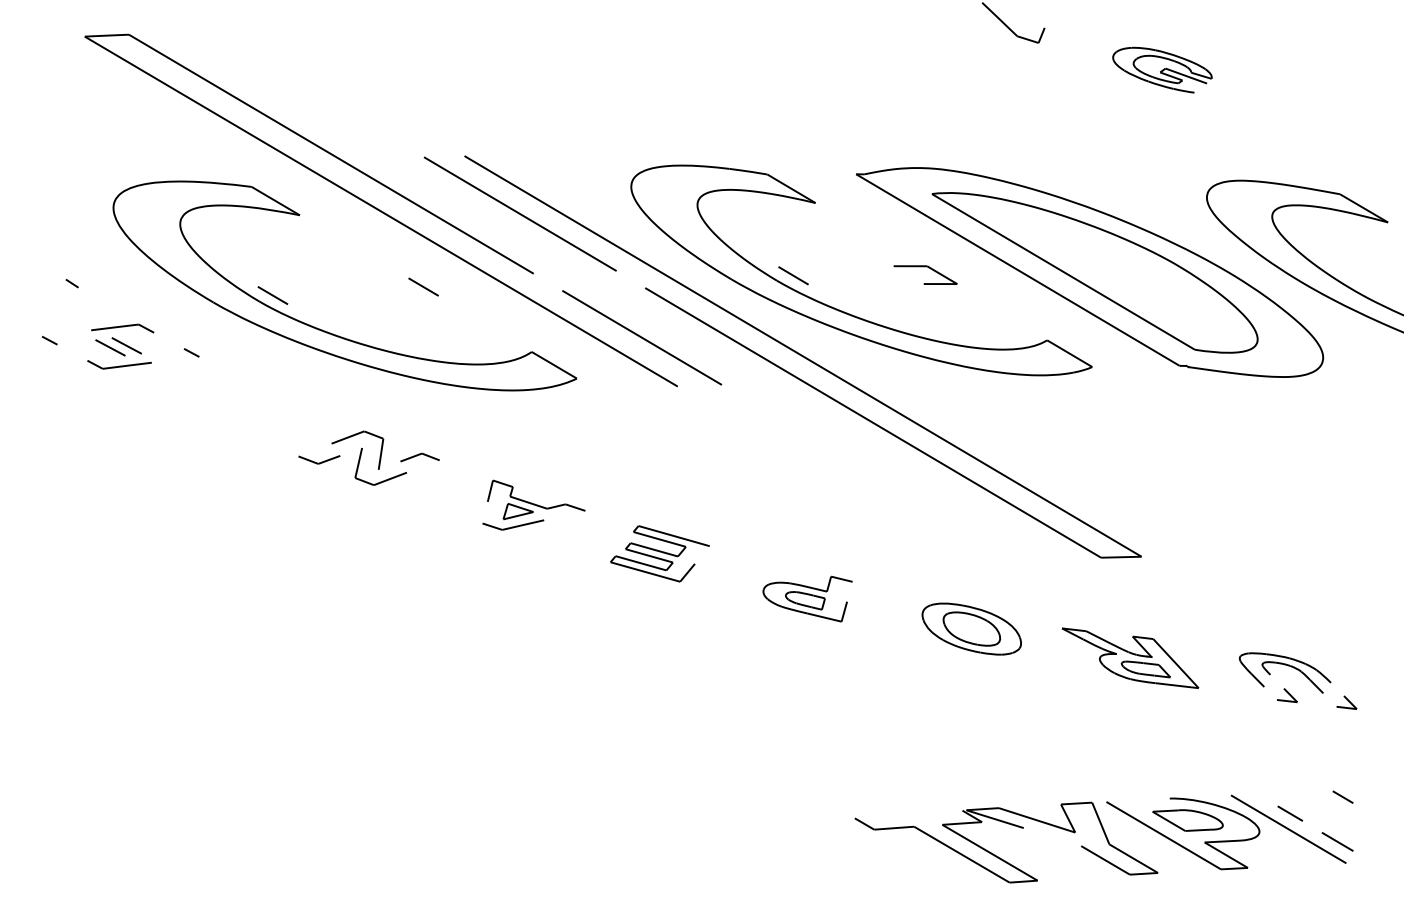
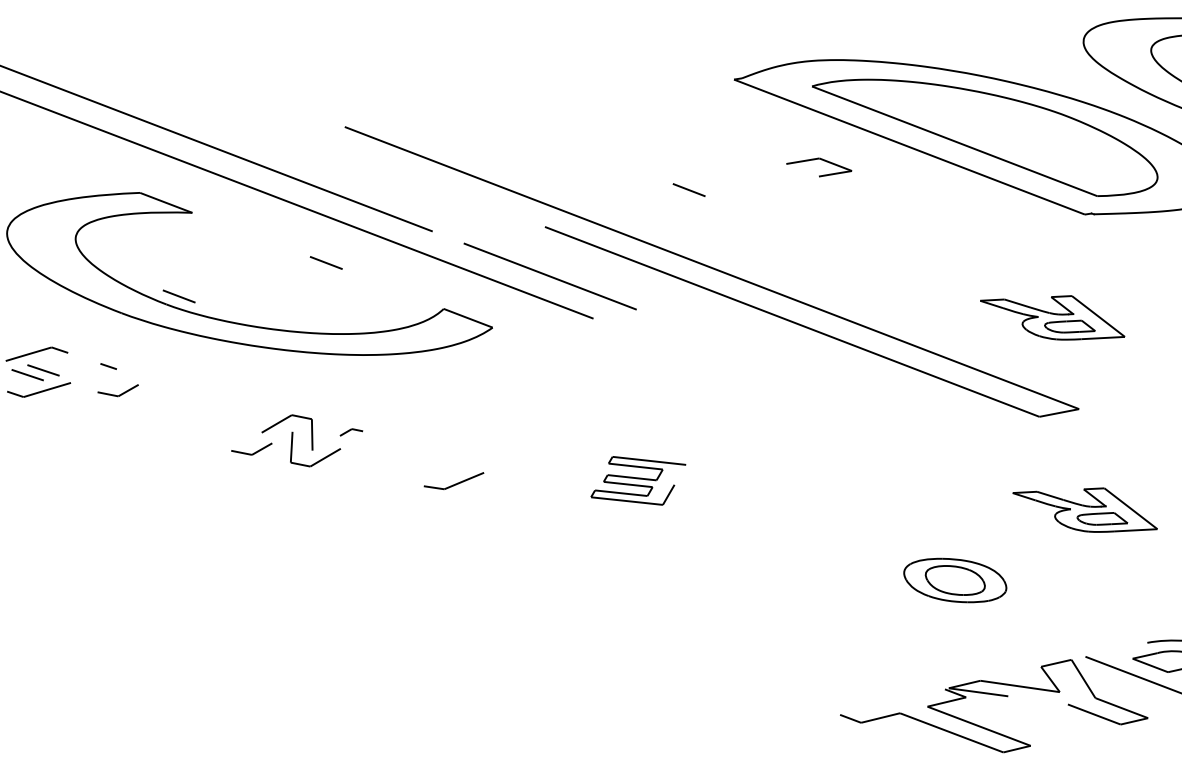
line: (519, 213) -> (408, 174), removed
part: (847, 312) -> (748, 217), removed
part: (197, 379) -> (118, 391), added
part: (419, 457) -> (350, 431), size x0.6
part: (1130, 462) -> (1052, 318), added
part: (536, 499) -> (473, 453), removed
part: (659, 553) -> (637, 480), moved
part: (807, 598) -> (756, 506), removed
part: (971, 628) -> (954, 580), moved

